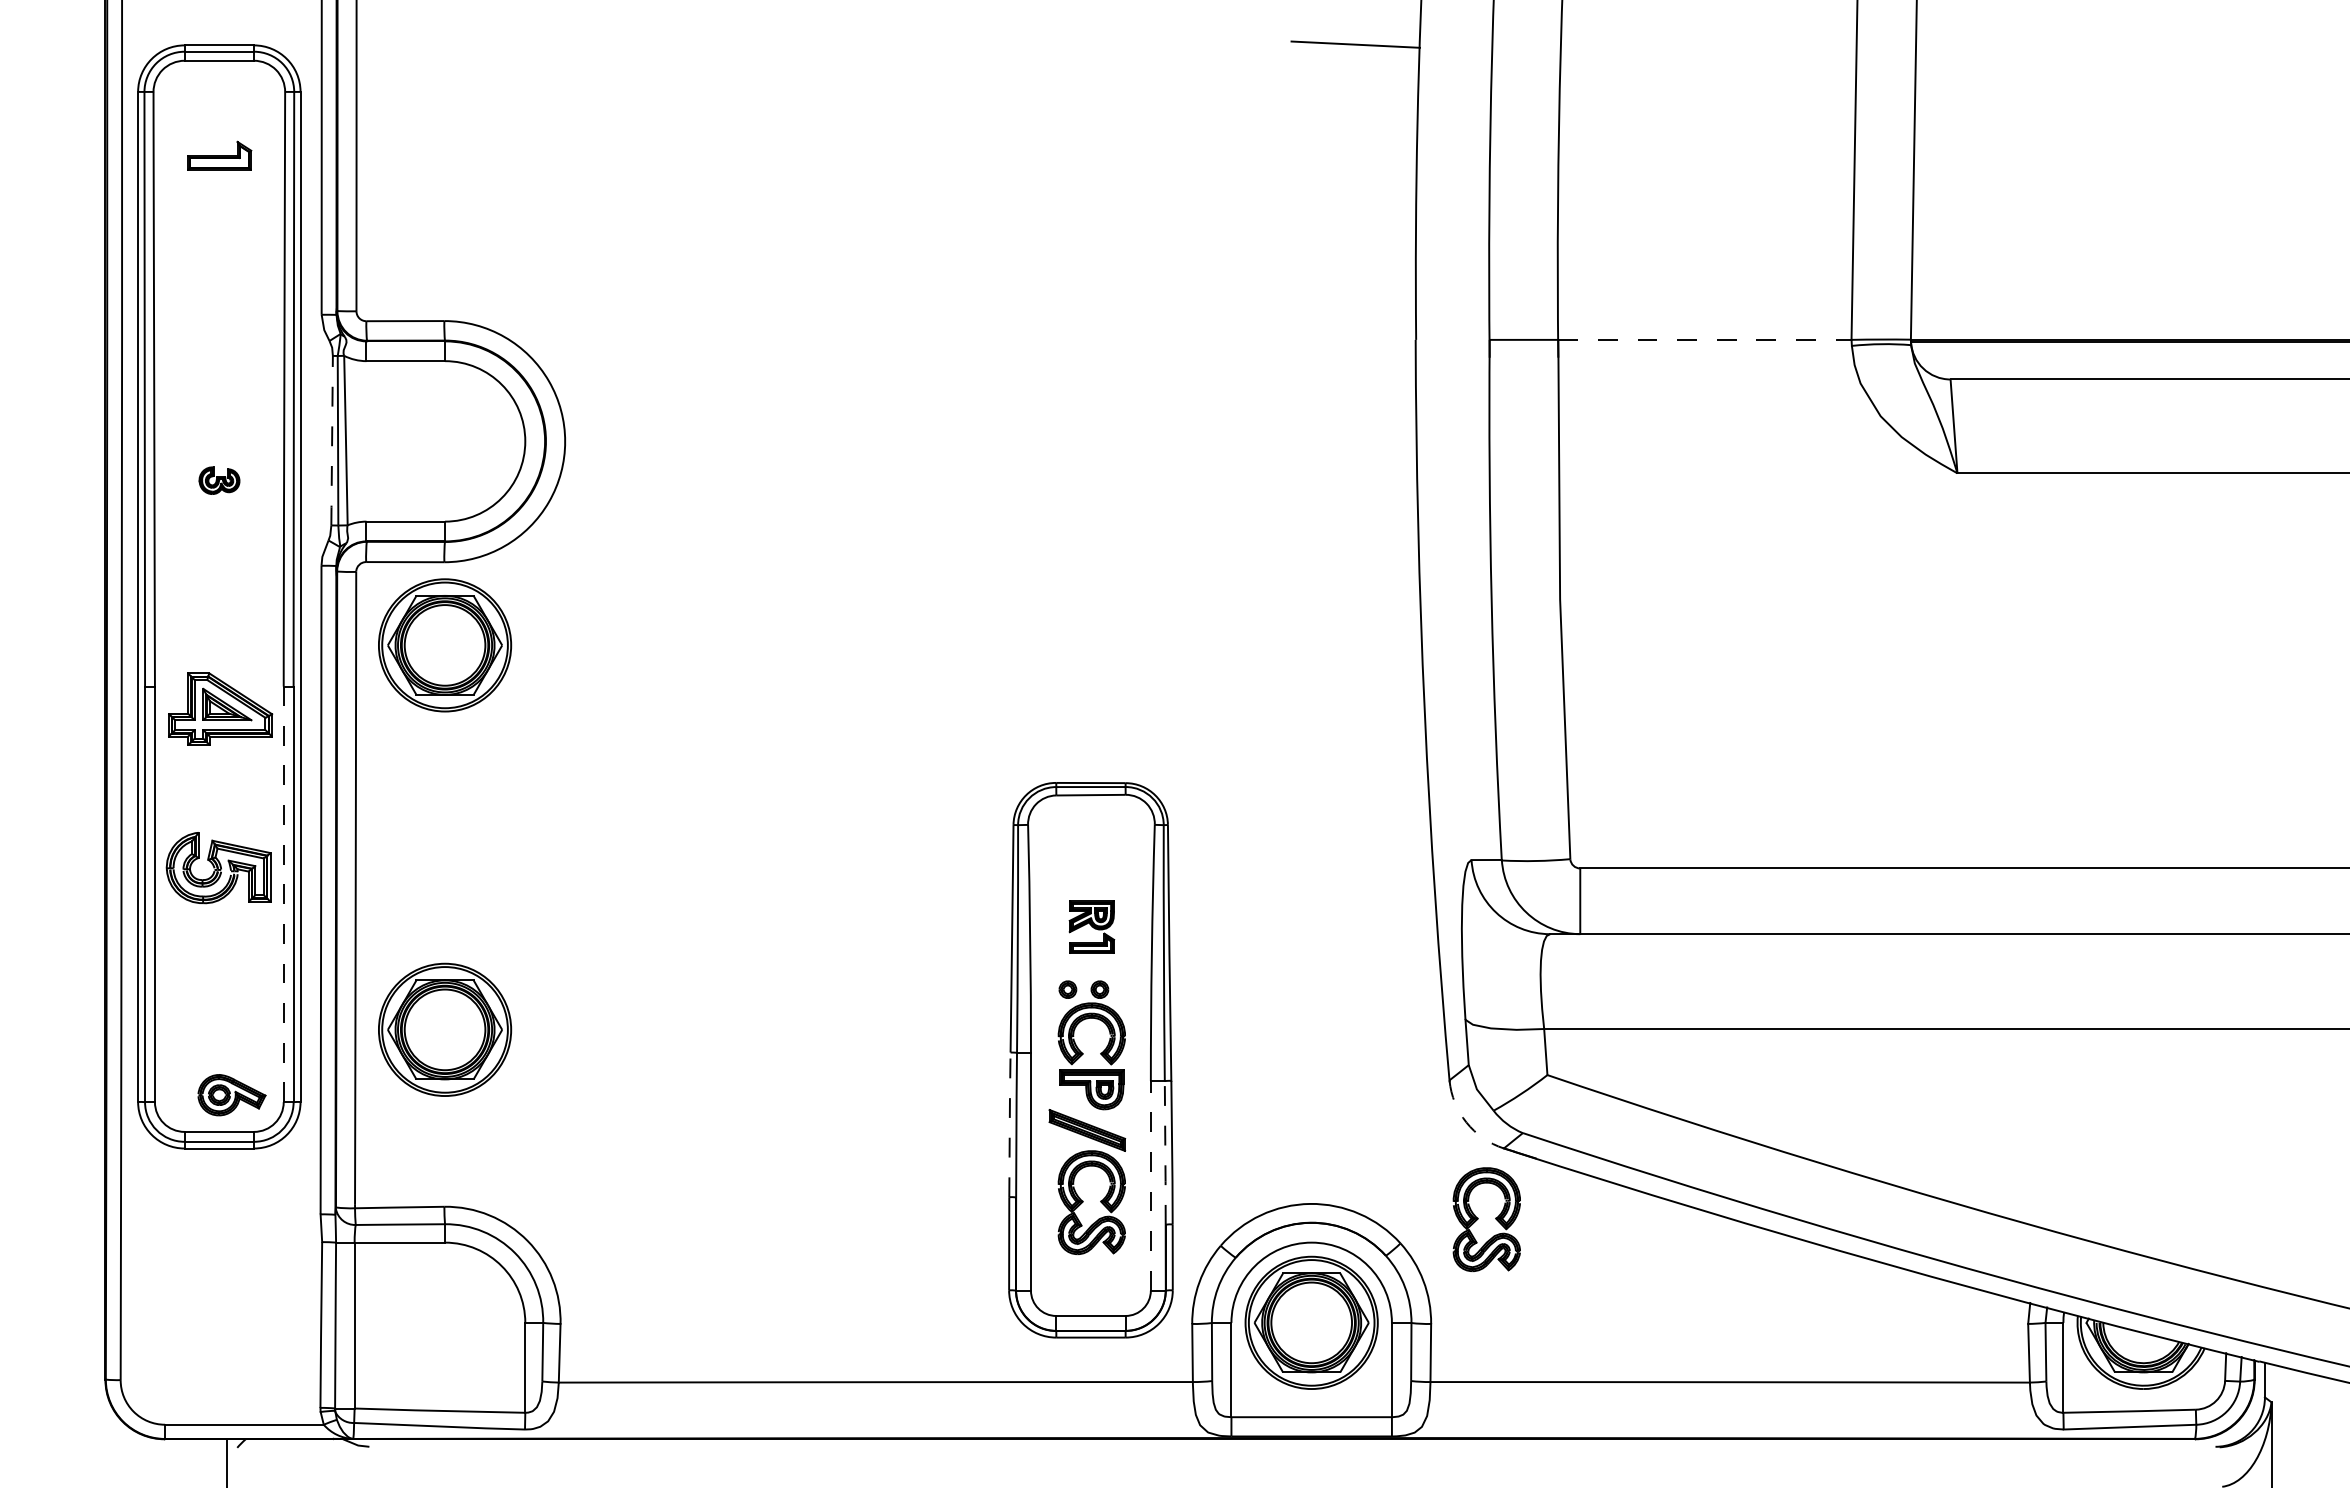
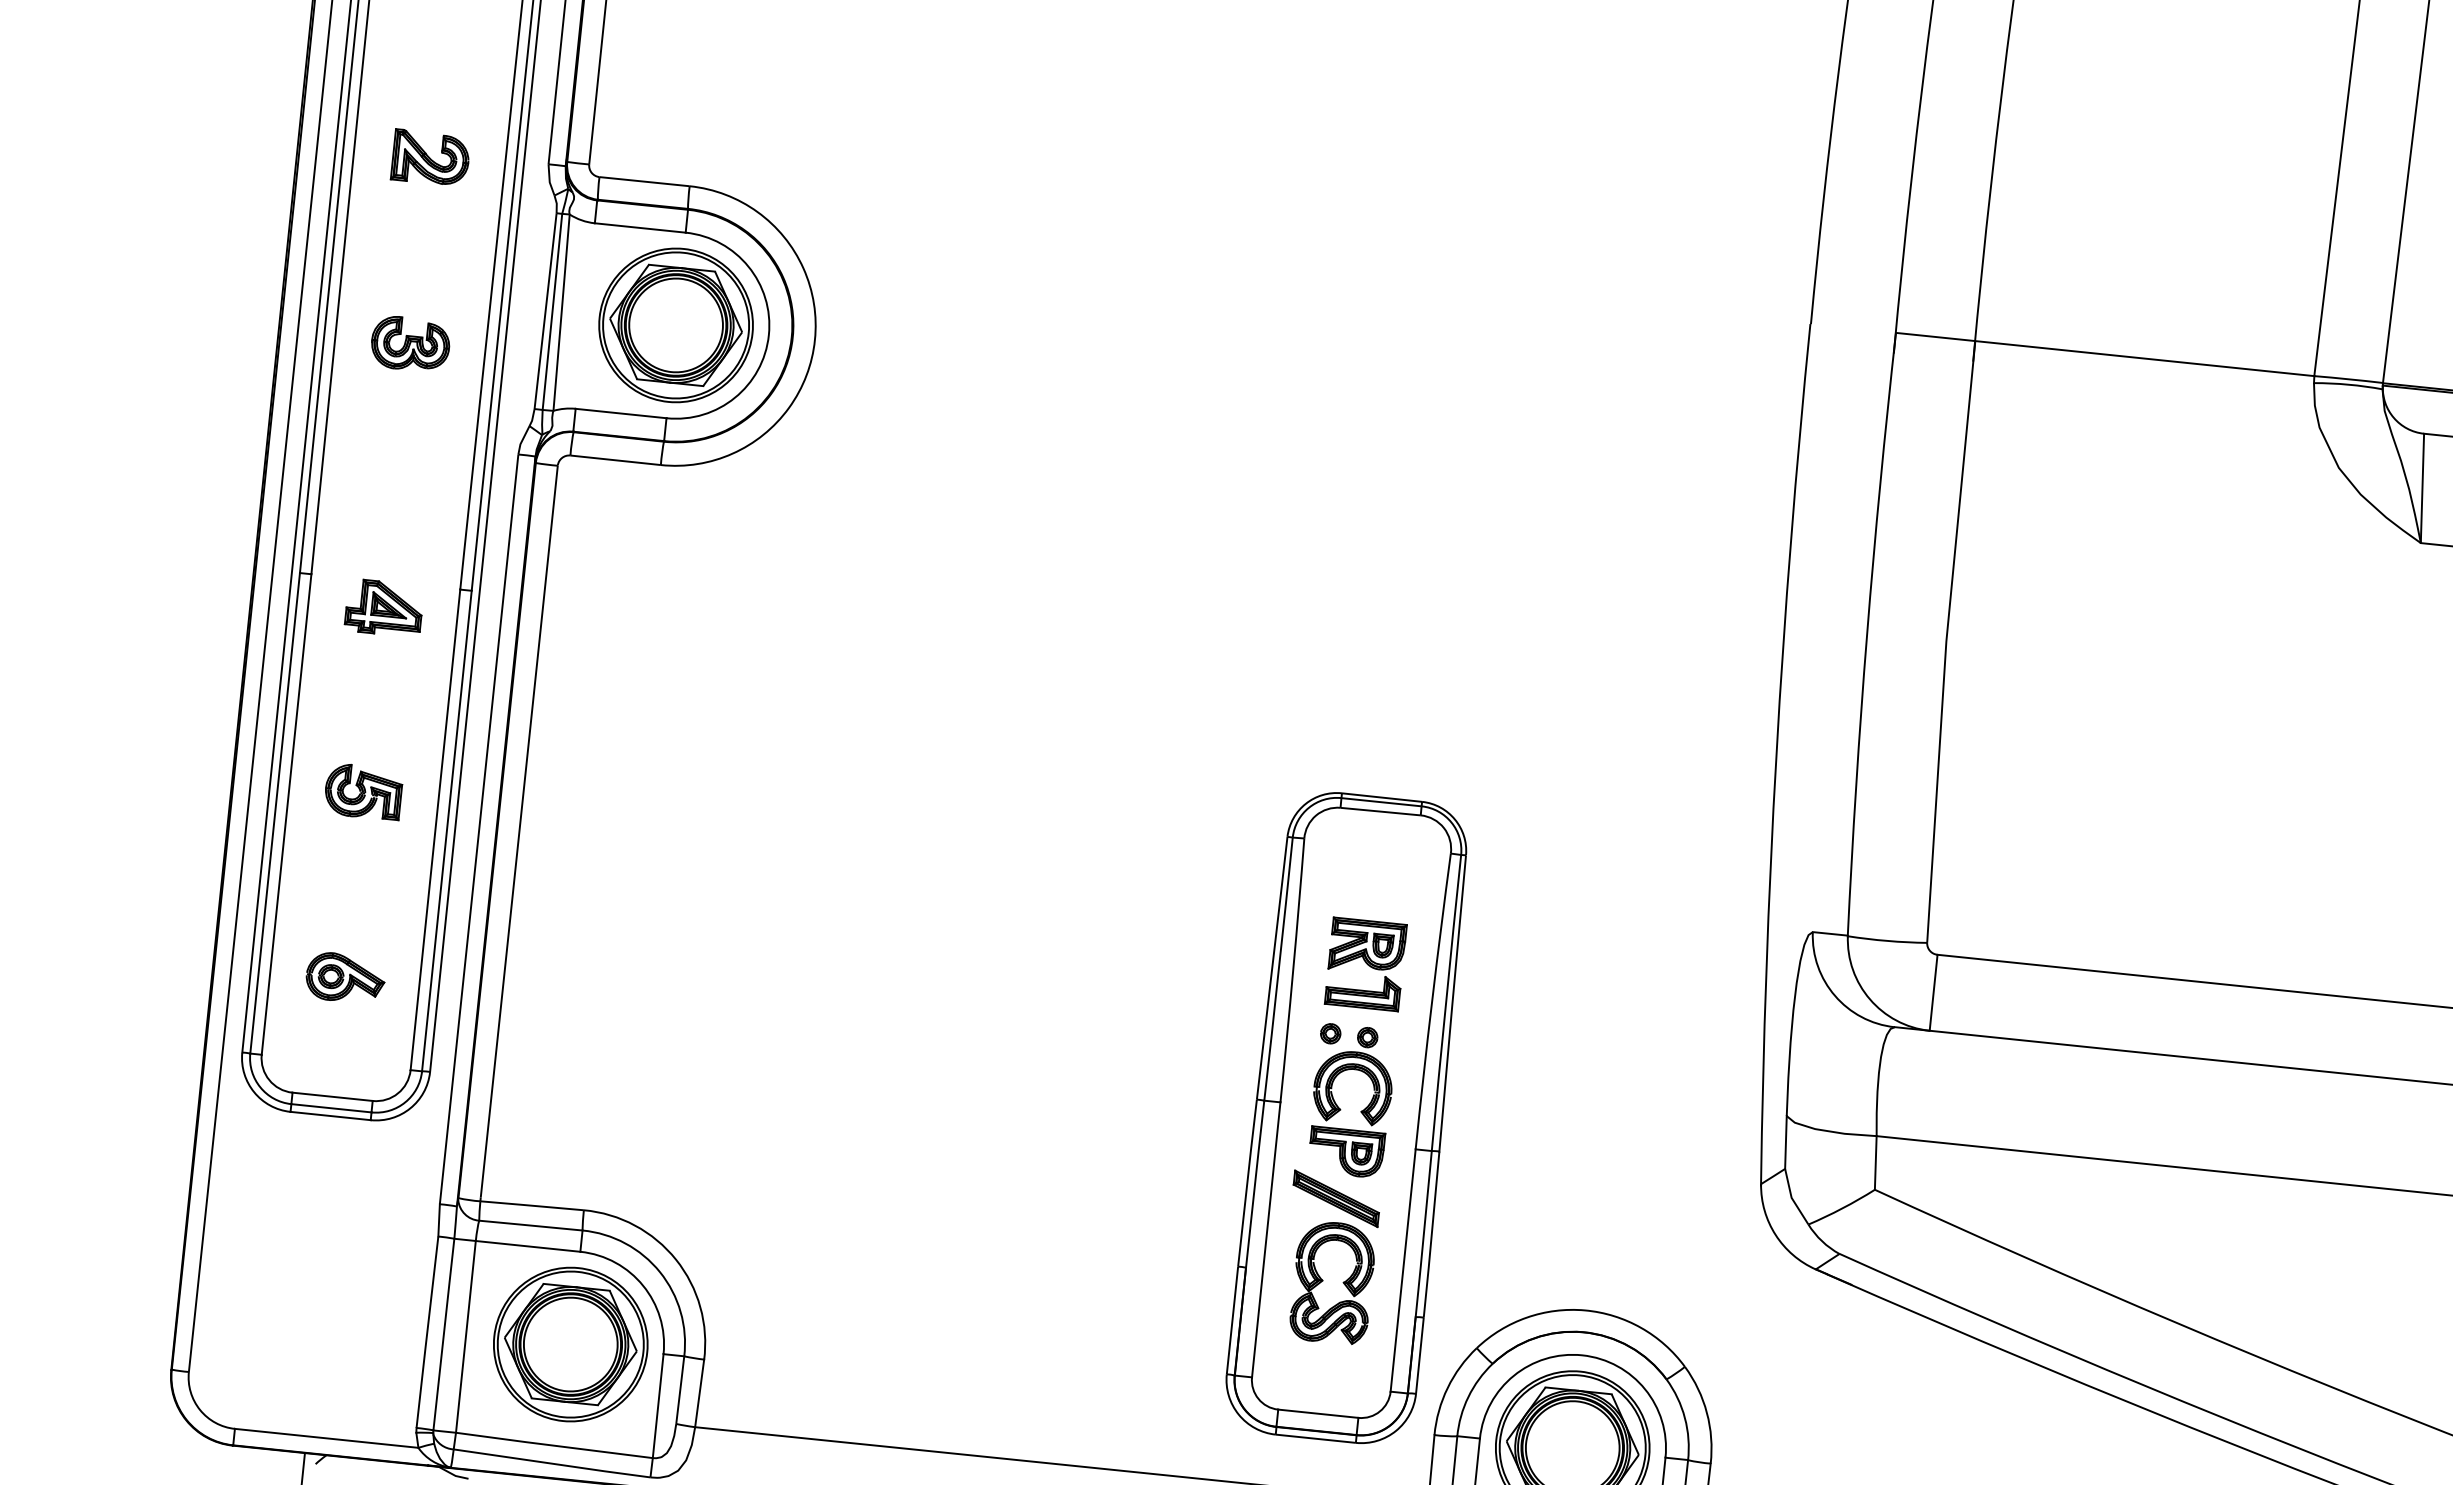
part: (220, 319) -> (431, 157), added
line: (1704, 339) -> (2144, 358), dashed -> solid
line: (332, 439) -> (546, 309), dashed -> solid
part: (219, 480) -> (410, 343), size x1.67
part: (445, 645) -> (676, 325), moved
part: (220, 708) -> (384, 607), size x0.62
part: (218, 868) -> (363, 792), size x0.62
line: (283, 894) -> (435, 829), dashed -> solid
part: (1091, 927) -> (1365, 964), size x1.43
part: (445, 1029) -> (571, 1344), moved
part: (231, 1095) -> (345, 978), moved
arc: (1466, 1122) -> (1775, 1234), dashed -> solid
line: (1009, 1123) -> (1247, 1181), dashed -> solid
line: (1165, 1153) -> (1423, 1234), dashed -> solid
line: (1150, 1185) -> (1402, 1270), dashed -> solid
part: (1478, 1219) -> (1777, 1348), removed

